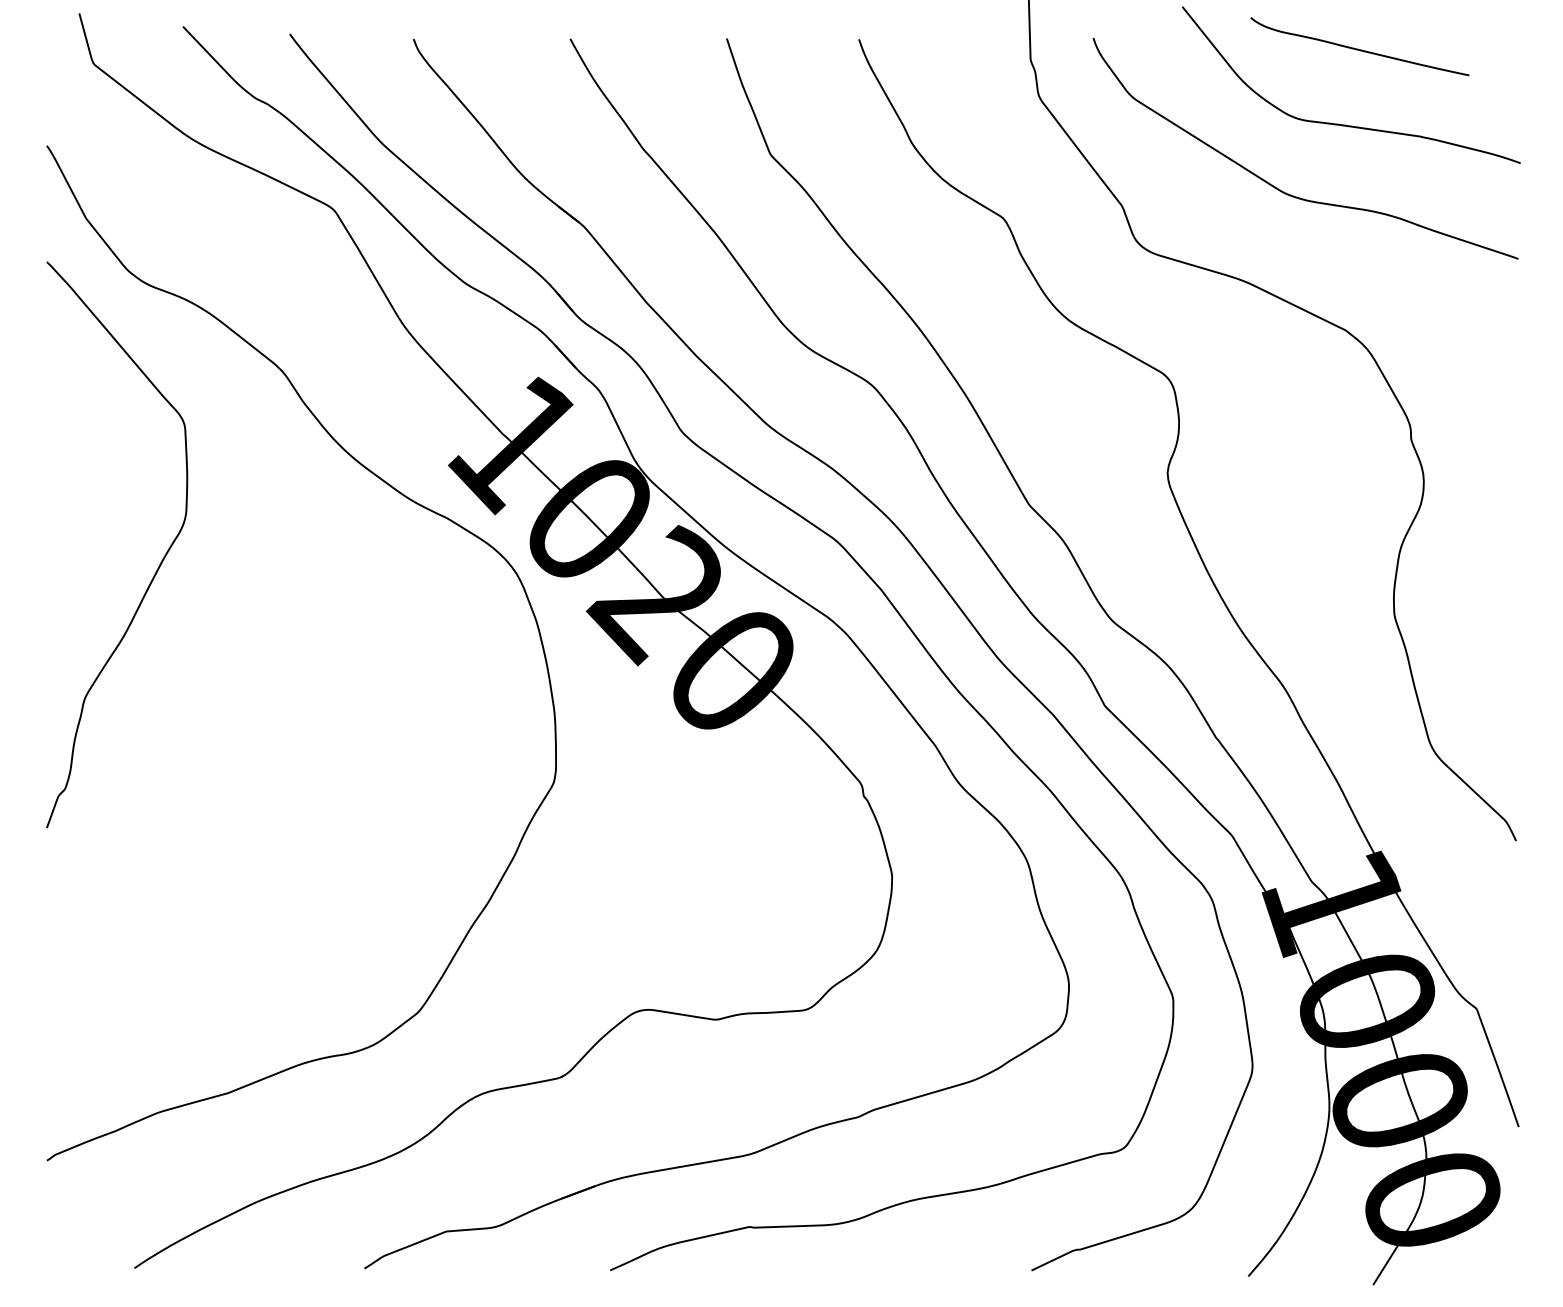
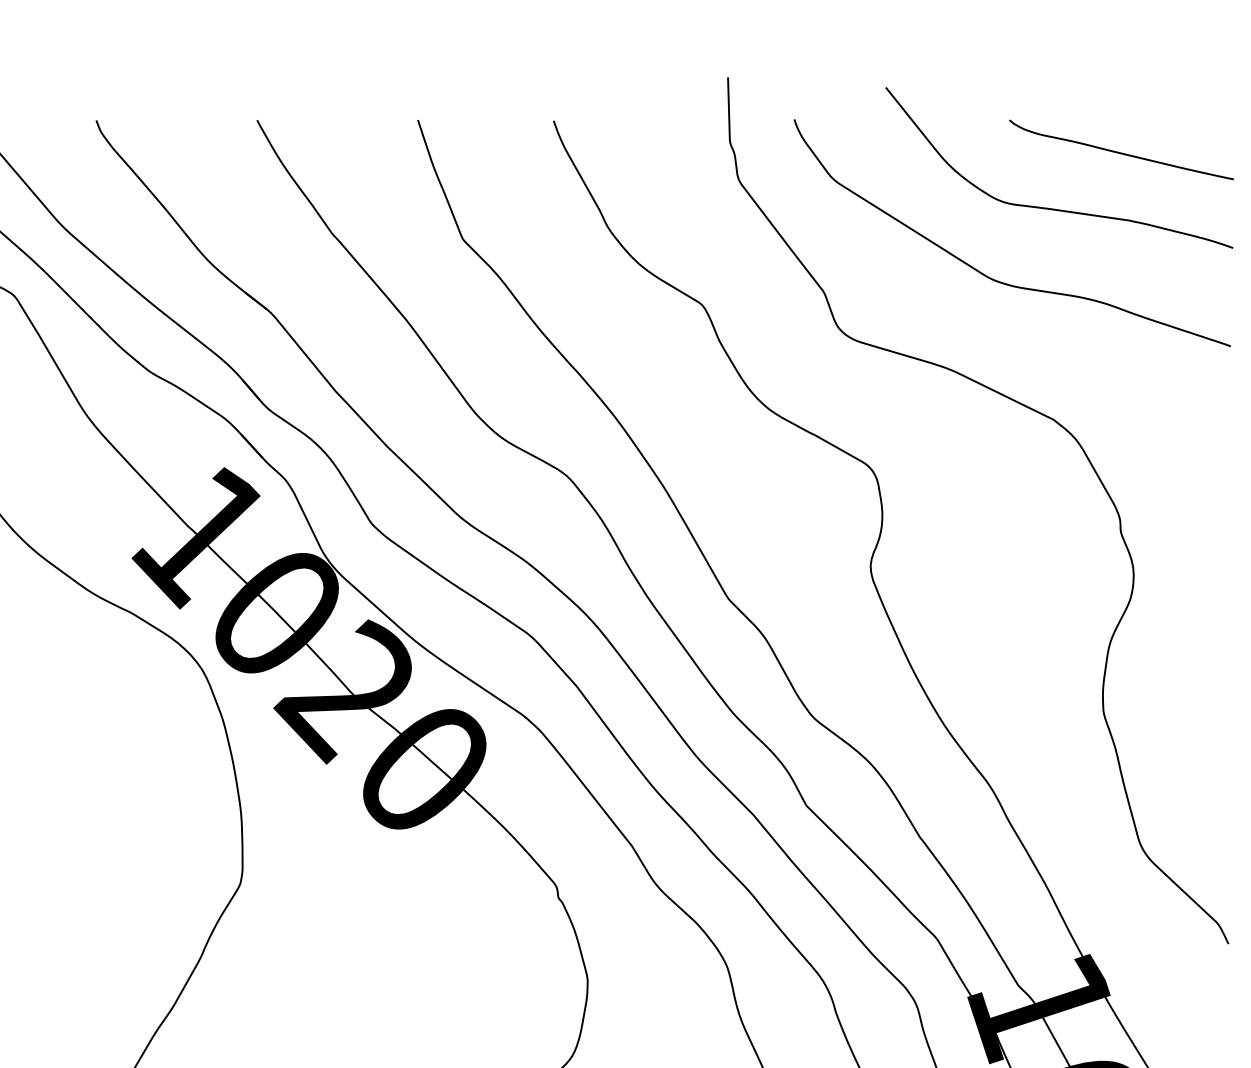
curve: (1358, 48) -> (1120, 151), moved

